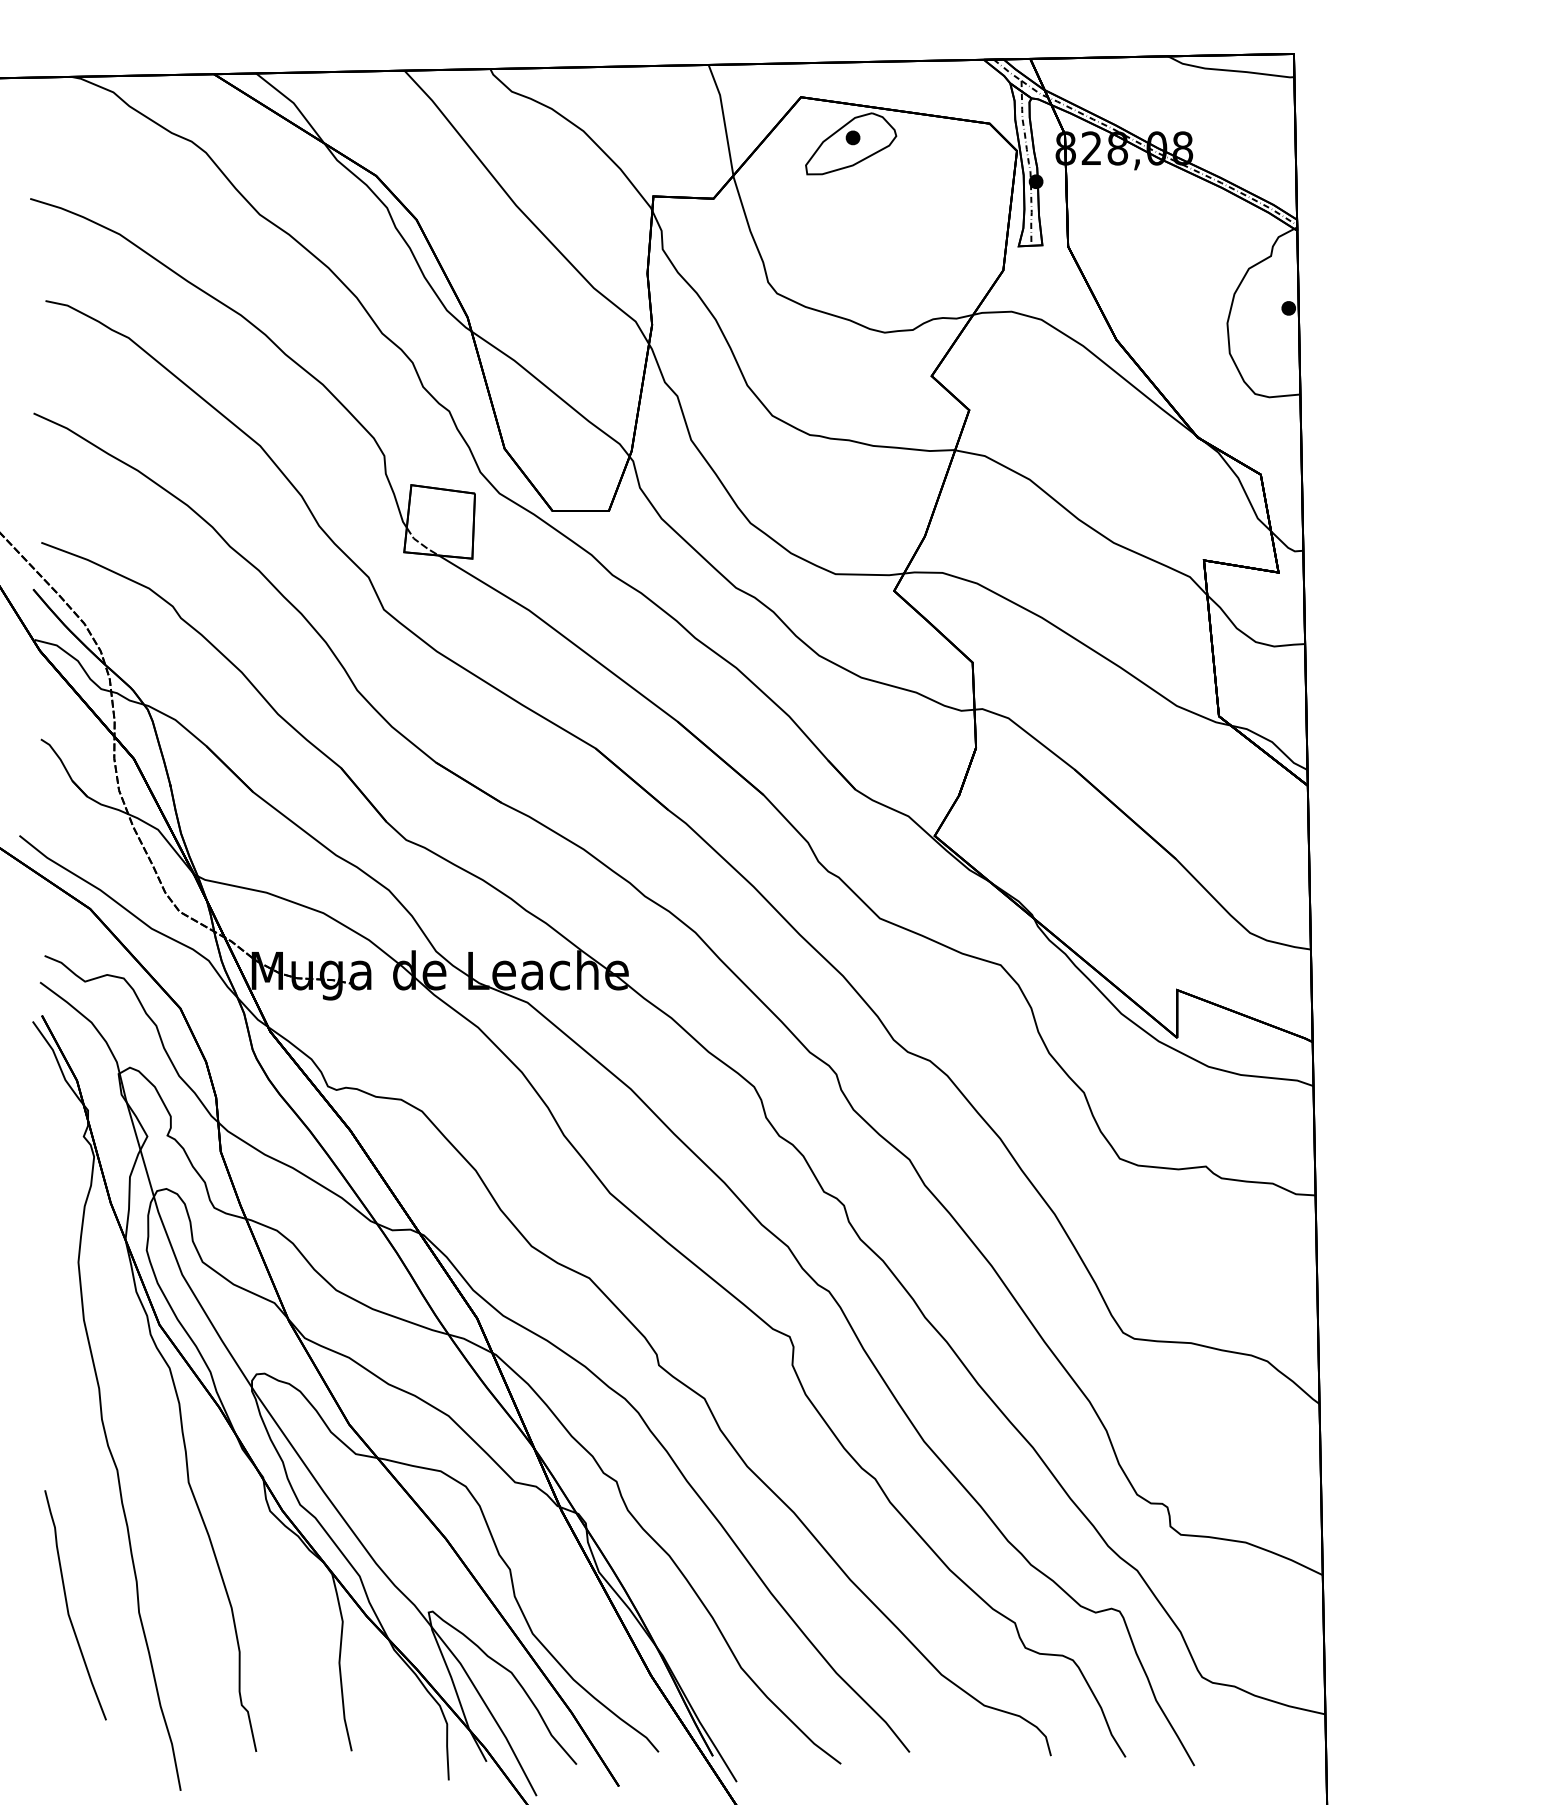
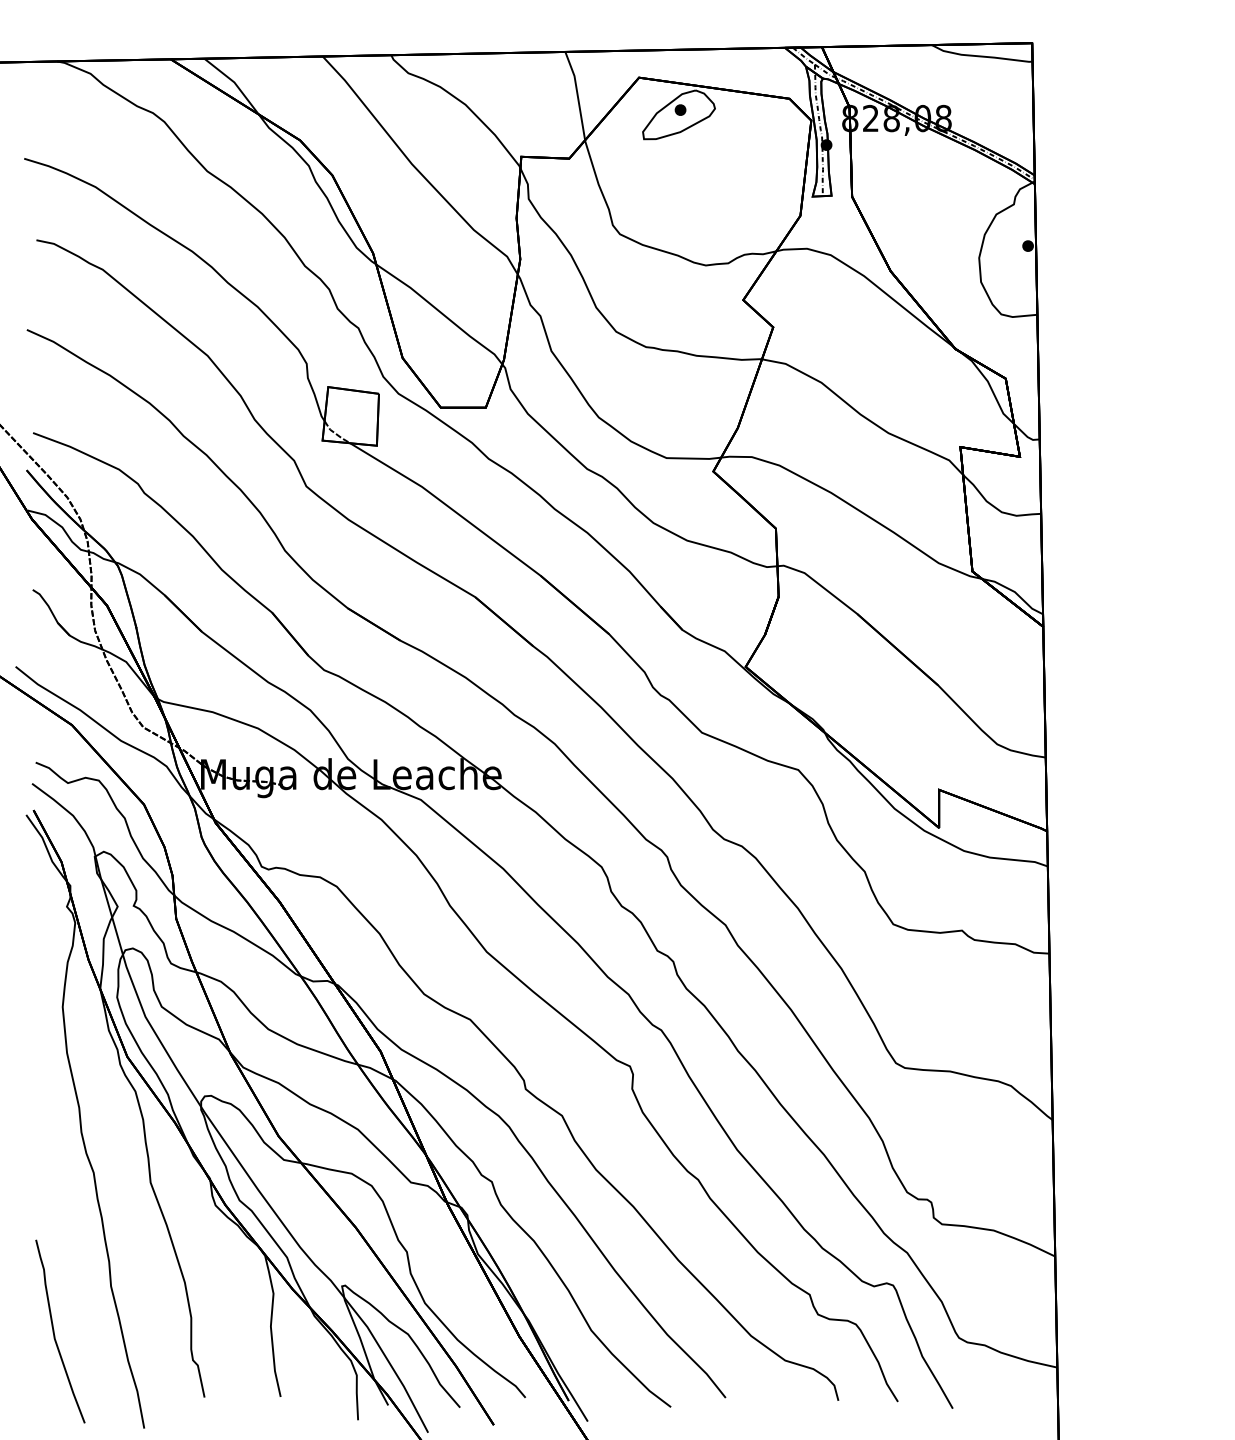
curve: (68, 1605) -> (54, 1331), moved

